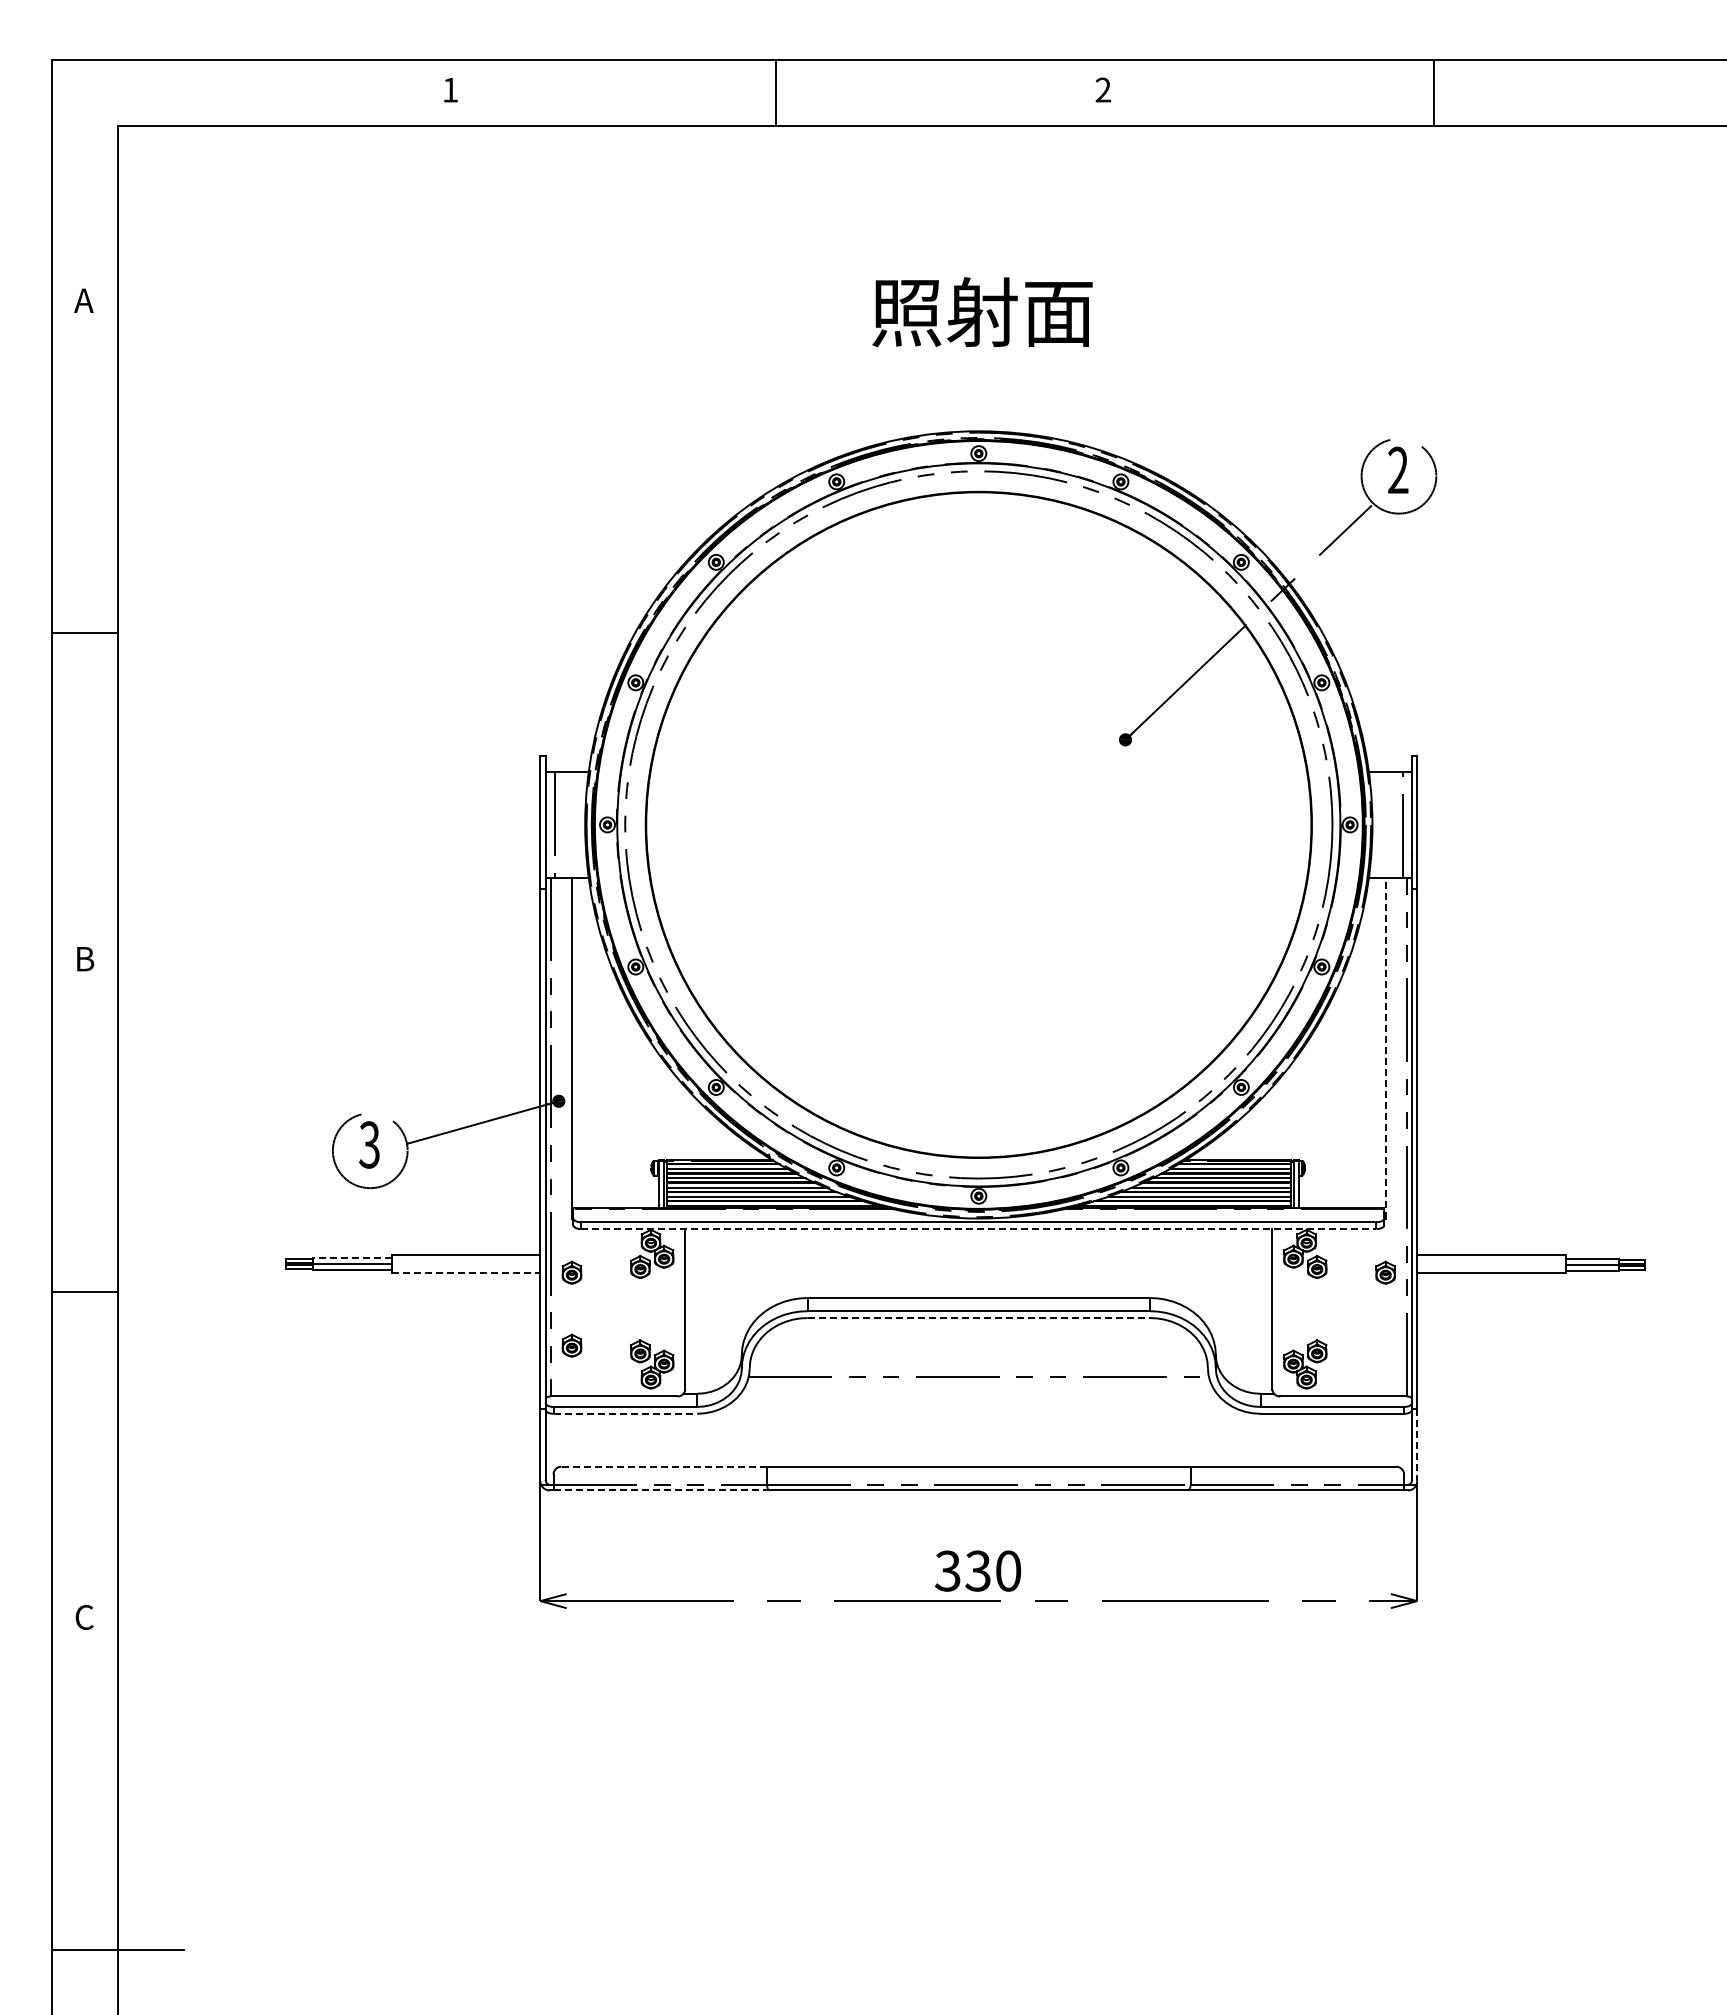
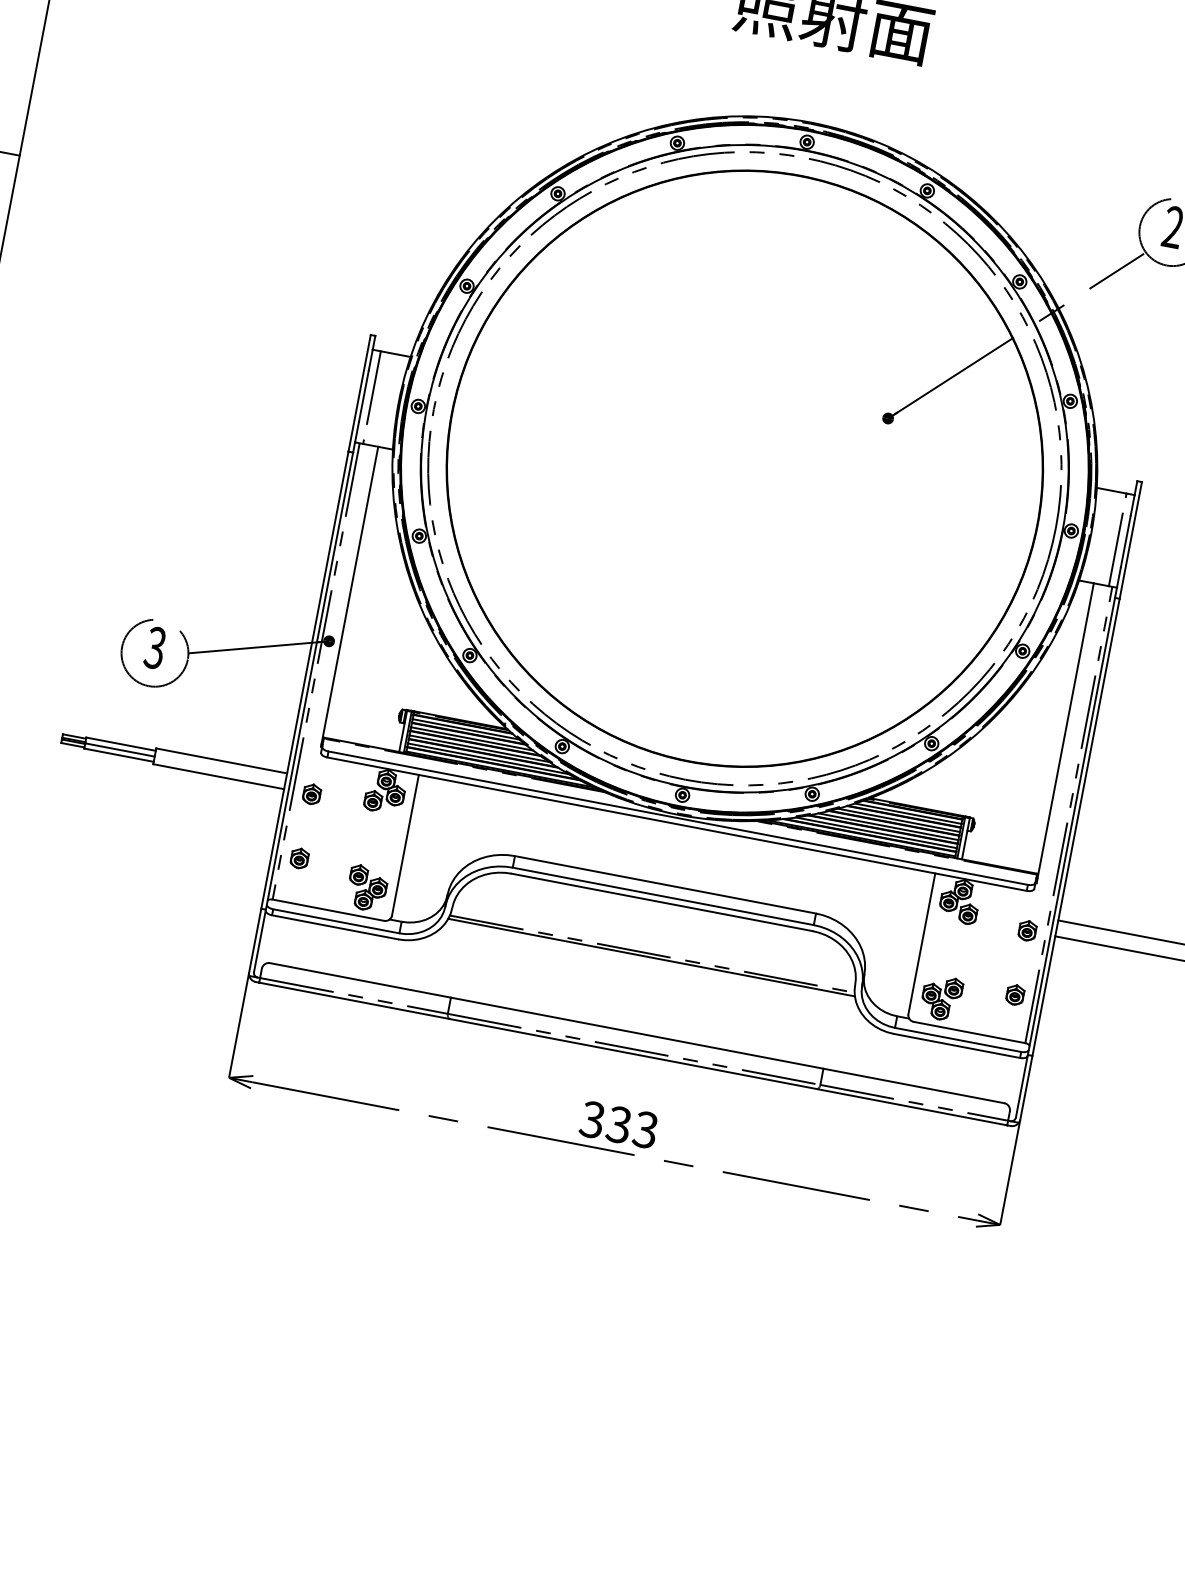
line: (1385, 1047) -> (1065, 732), dashed -> solid
line: (978, 1229) -> (676, 824), dashed -> solid
line: (351, 1257) -> (120, 743), dashed -> solid
line: (466, 1272) -> (219, 776), dashed -> solid
line: (979, 1318) -> (662, 902), dashed -> solid
part: (1385, 1345) -> (1015, 994), added
line: (978, 1380) -> (651, 957), added
line: (625, 1413) -> (335, 927), dashed -> solid
line: (1417, 1445) -> (1026, 1088), dashed -> solid
line: (664, 1466) -> (360, 980), dashed -> solid
line: (661, 1490) -> (354, 1000), dashed -> solid
text: (1008, 1570) -> (645, 1129), 330 -> 333

